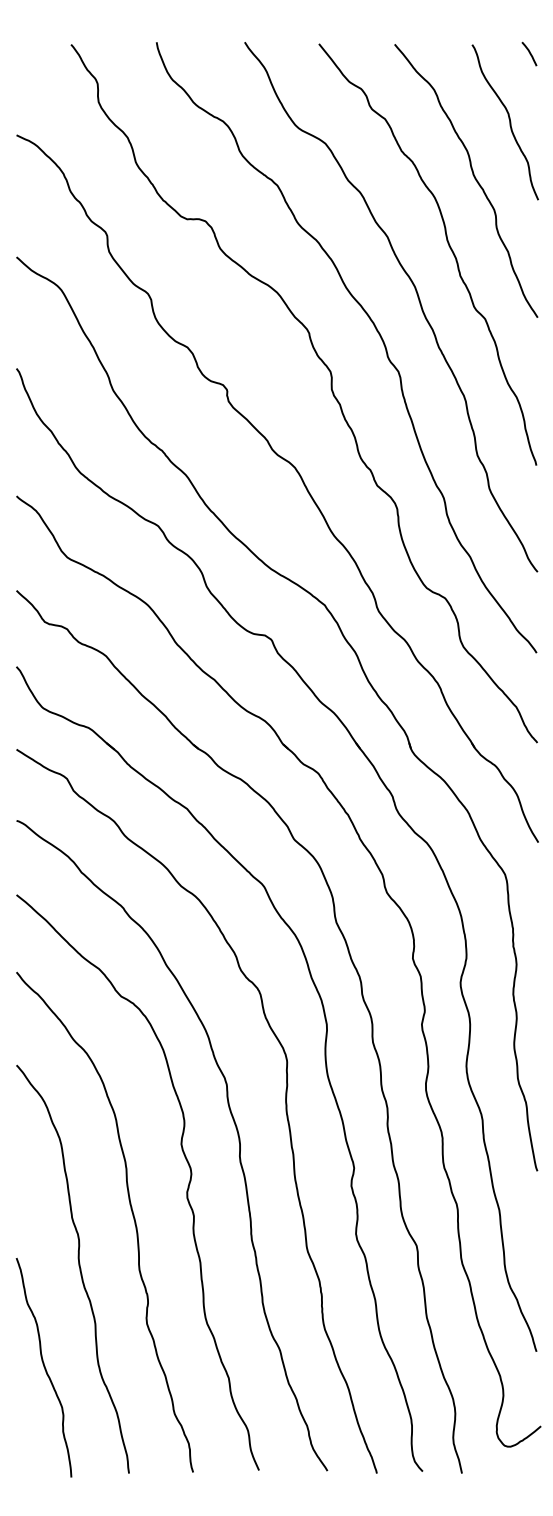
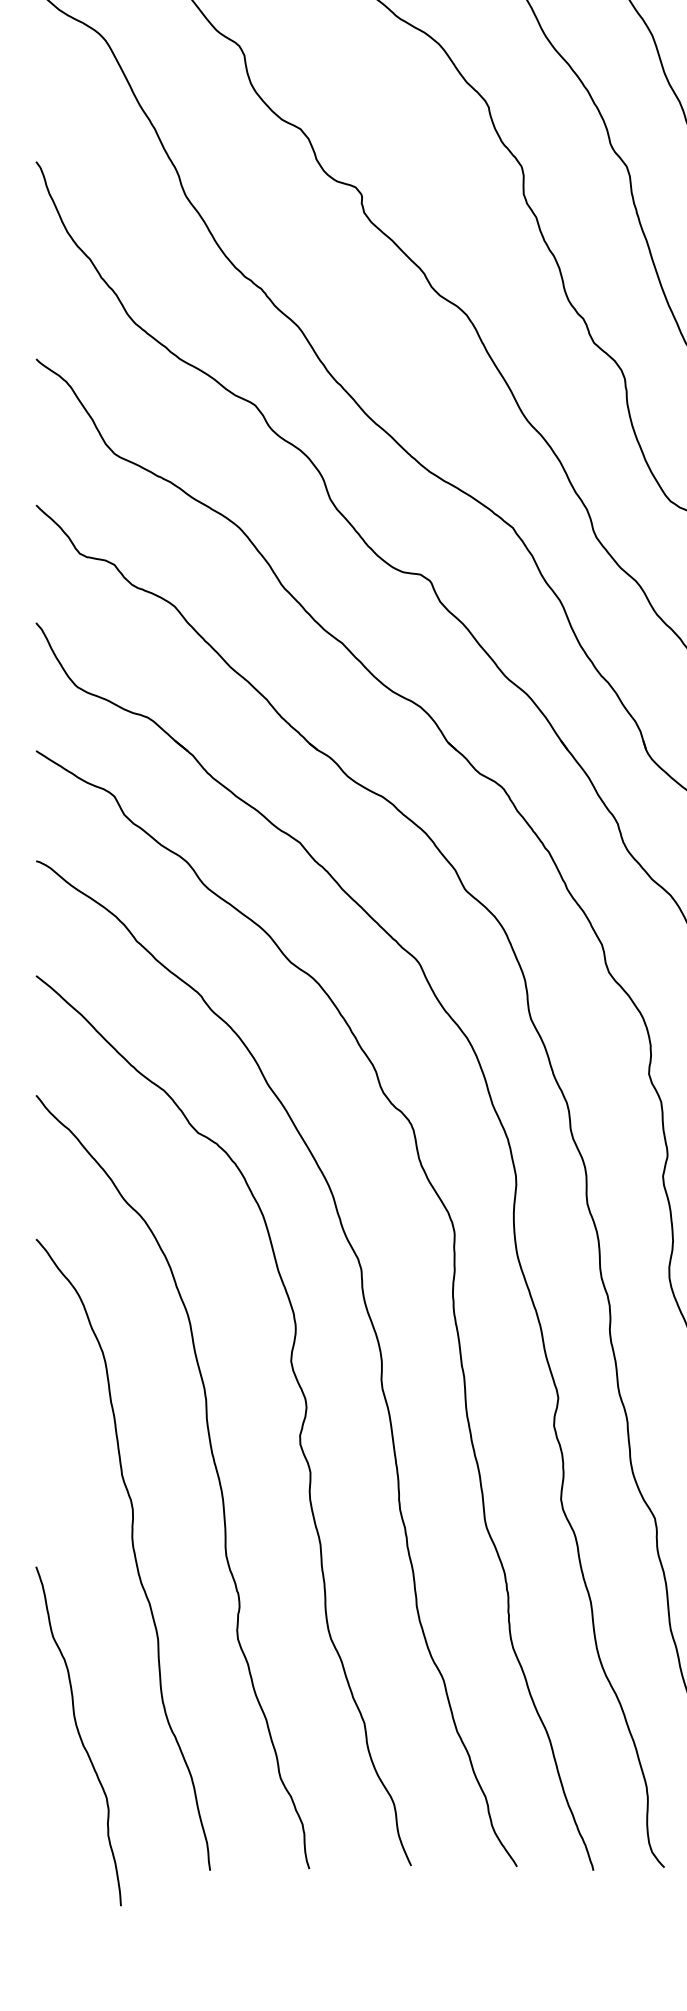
curve: (43, 1367) -> (77, 1736), moved

